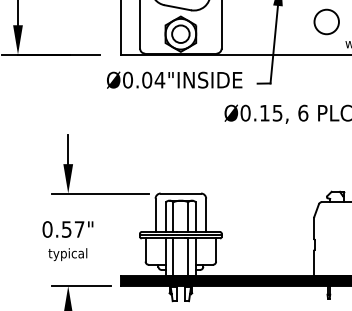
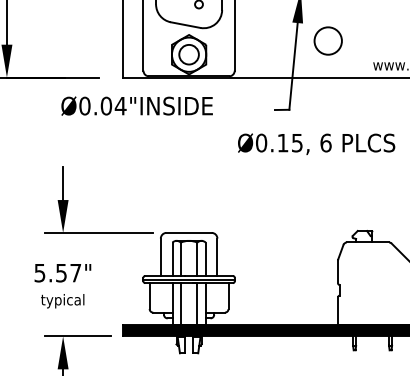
circle: (326, 21) -> (327, 40), moved
text: (174, 79) -> (136, 105), moved
text: (47, 228) -> (39, 272), 0.57" -> 5.57"

